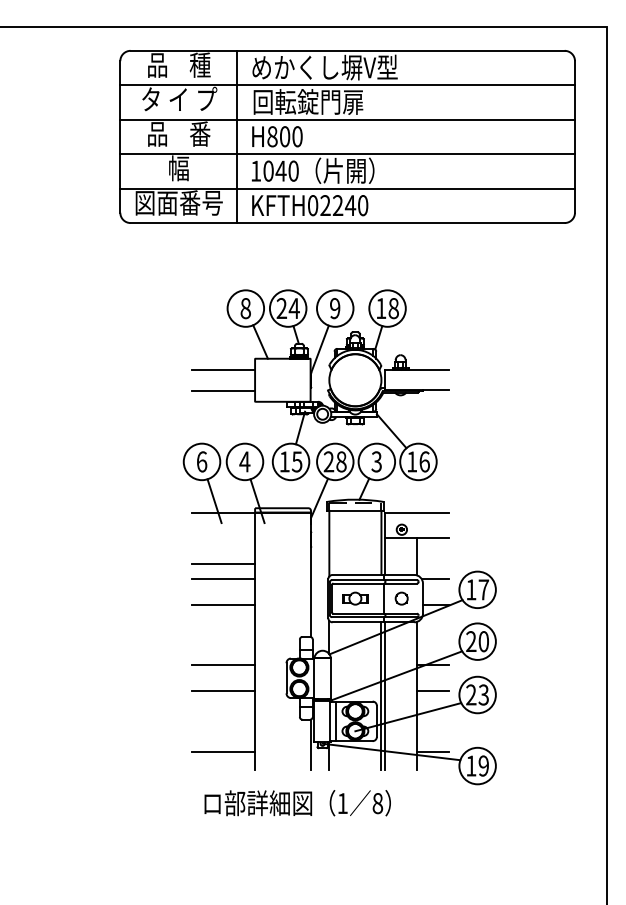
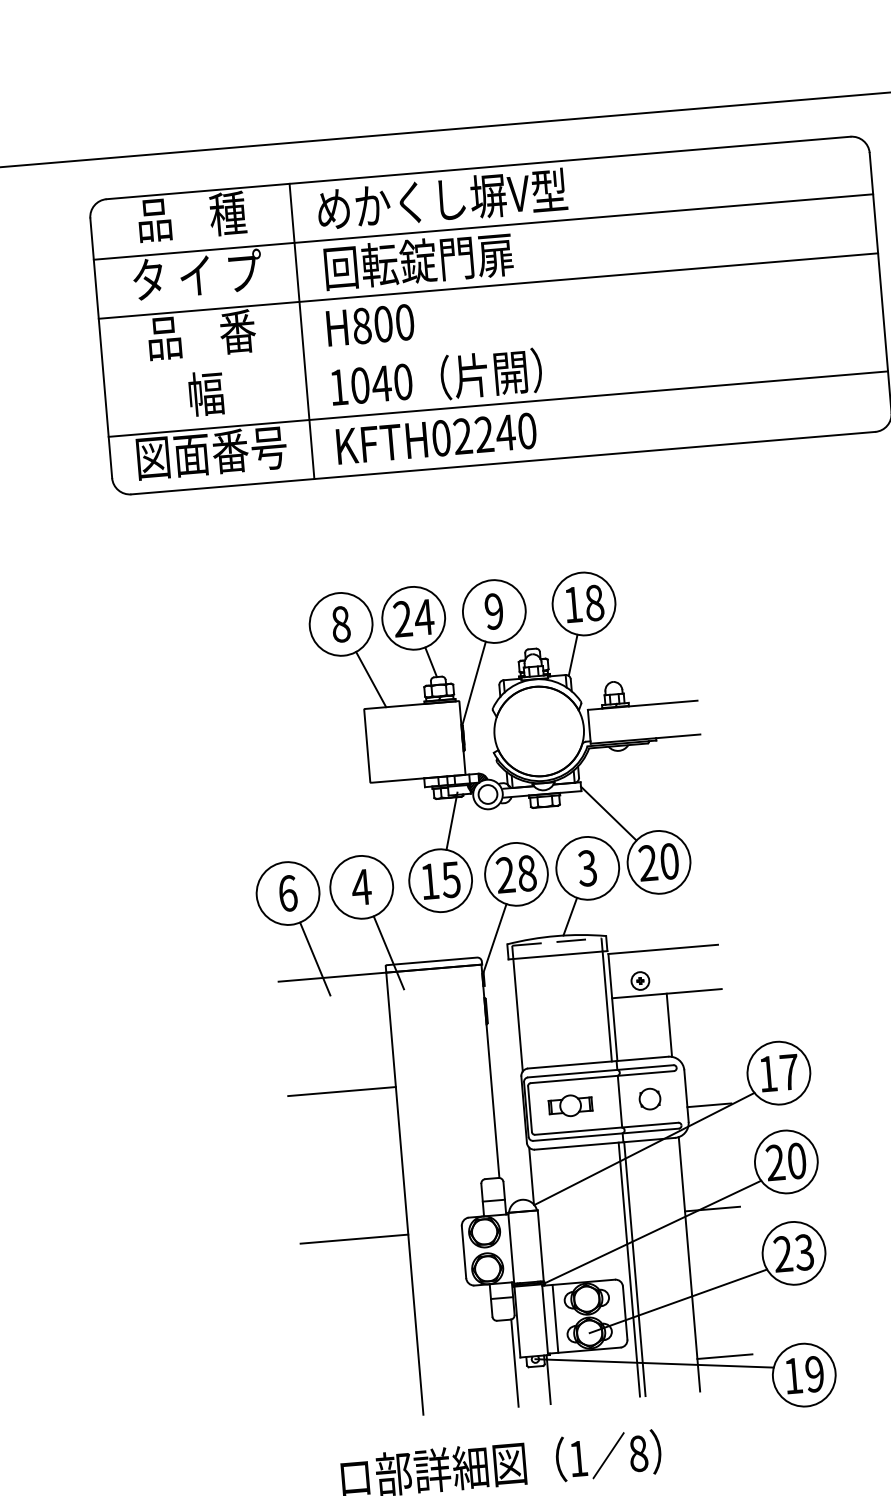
line: (347, 154) -> (493, 345), removed
line: (223, 369) -> (311, 732), removed
line: (223, 391) -> (314, 769), removed
text: (418, 461) -> (659, 861), 16 -> 20
line: (223, 564) -> (339, 1066), removed
line: (434, 579) -> (703, 1061), removed
line: (223, 605) -> (345, 1136), removed
line: (223, 691) -> (357, 1283), removed
line: (432, 691) -> (716, 1253), removed
line: (223, 751) -> (366, 1386), removed

